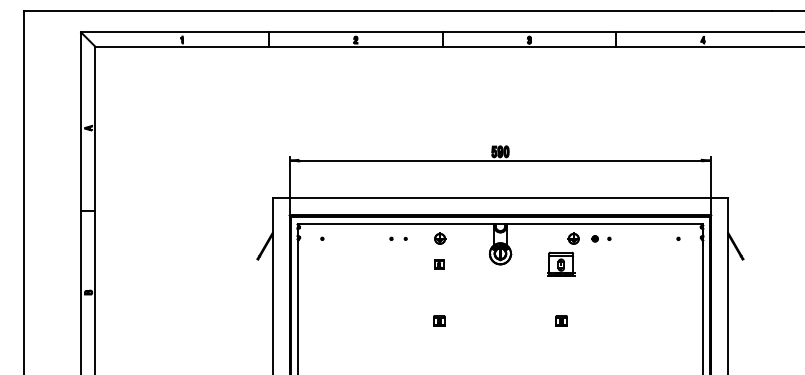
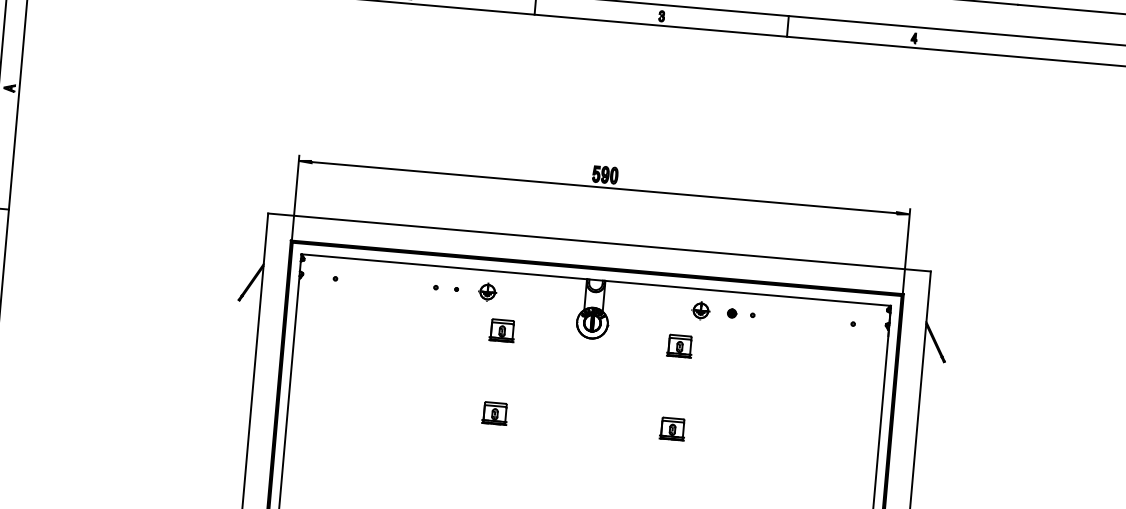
part: (440, 238) -> (488, 291), moved
part: (438, 264) -> (501, 330), size x1.67
part: (561, 264) -> (679, 346), size x0.62
part: (438, 320) -> (493, 412), size x1.43
part: (561, 320) -> (672, 427), size x1.43

